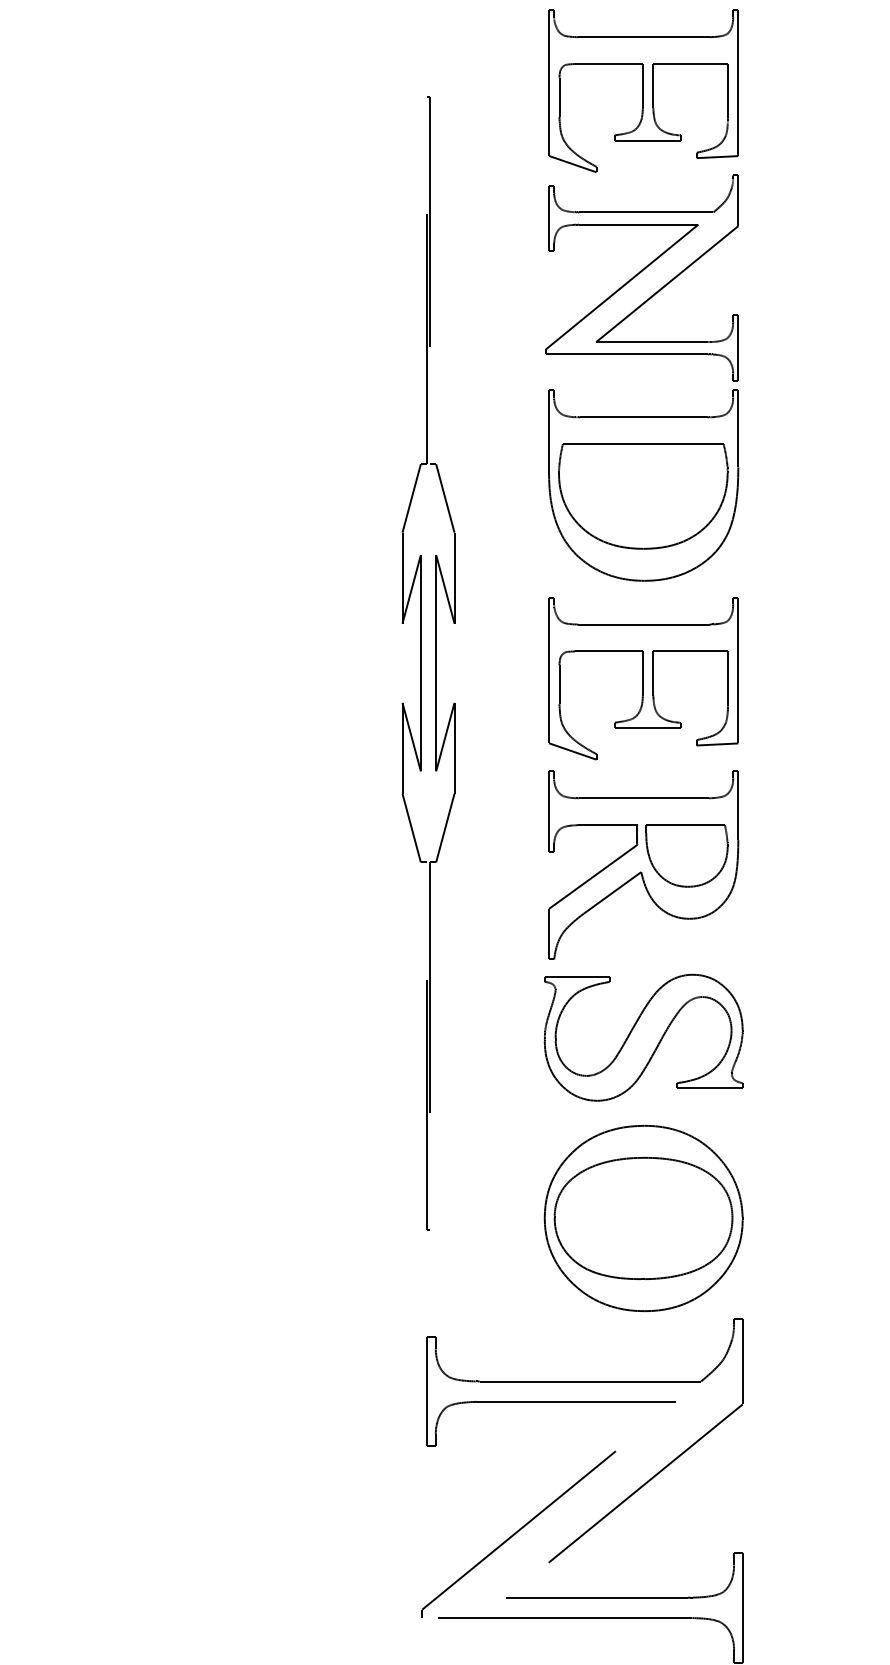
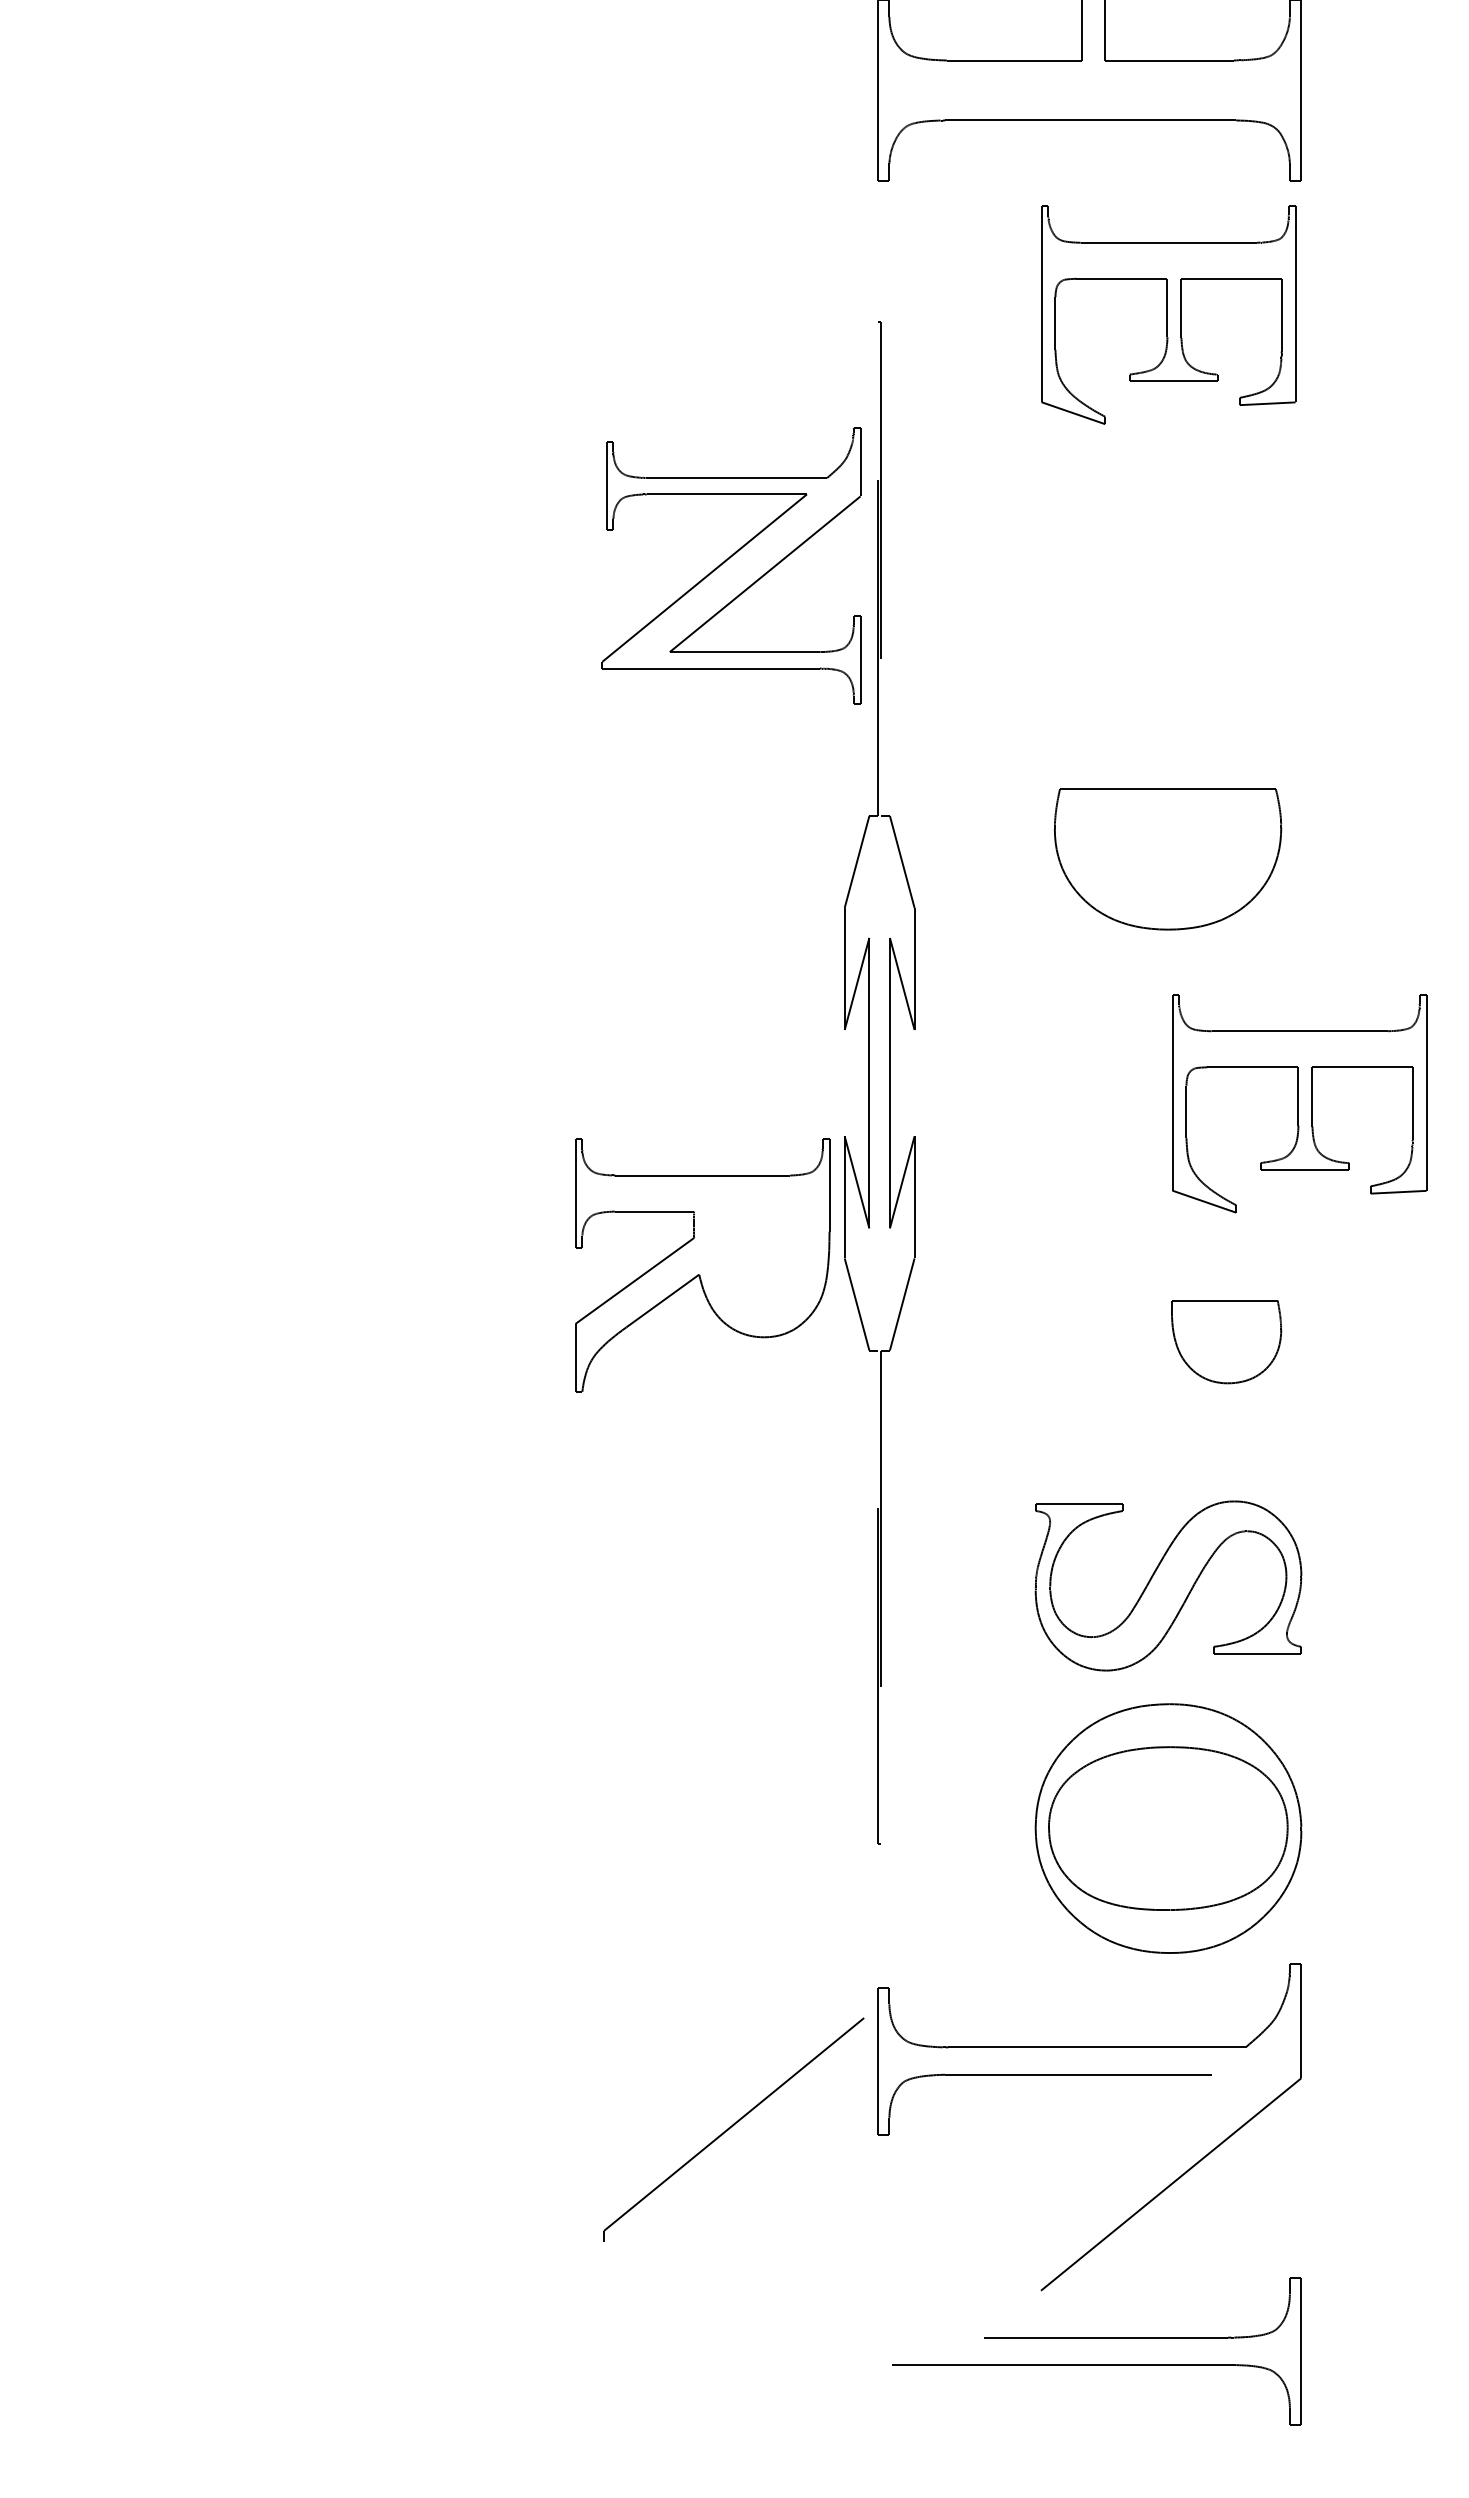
part: (642, 277) -> (731, 565), moved
part: (643, 485) -> (1168, 844), removed
part: (643, 678) -> (1299, 1103), moved
part: (643, 865) -> (702, 1265), moved
part: (518, 1534) -> (733, 2129), moved

